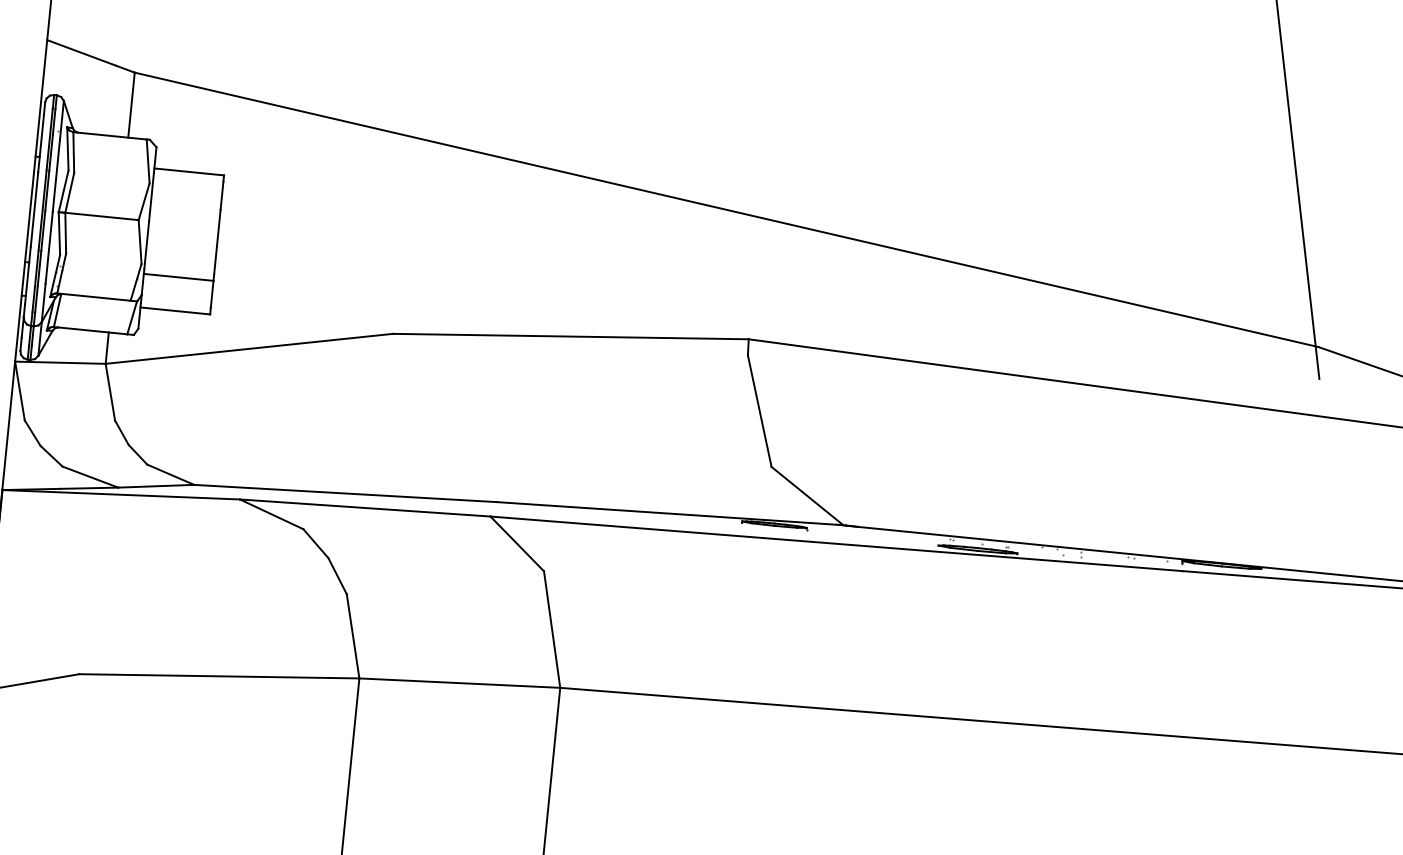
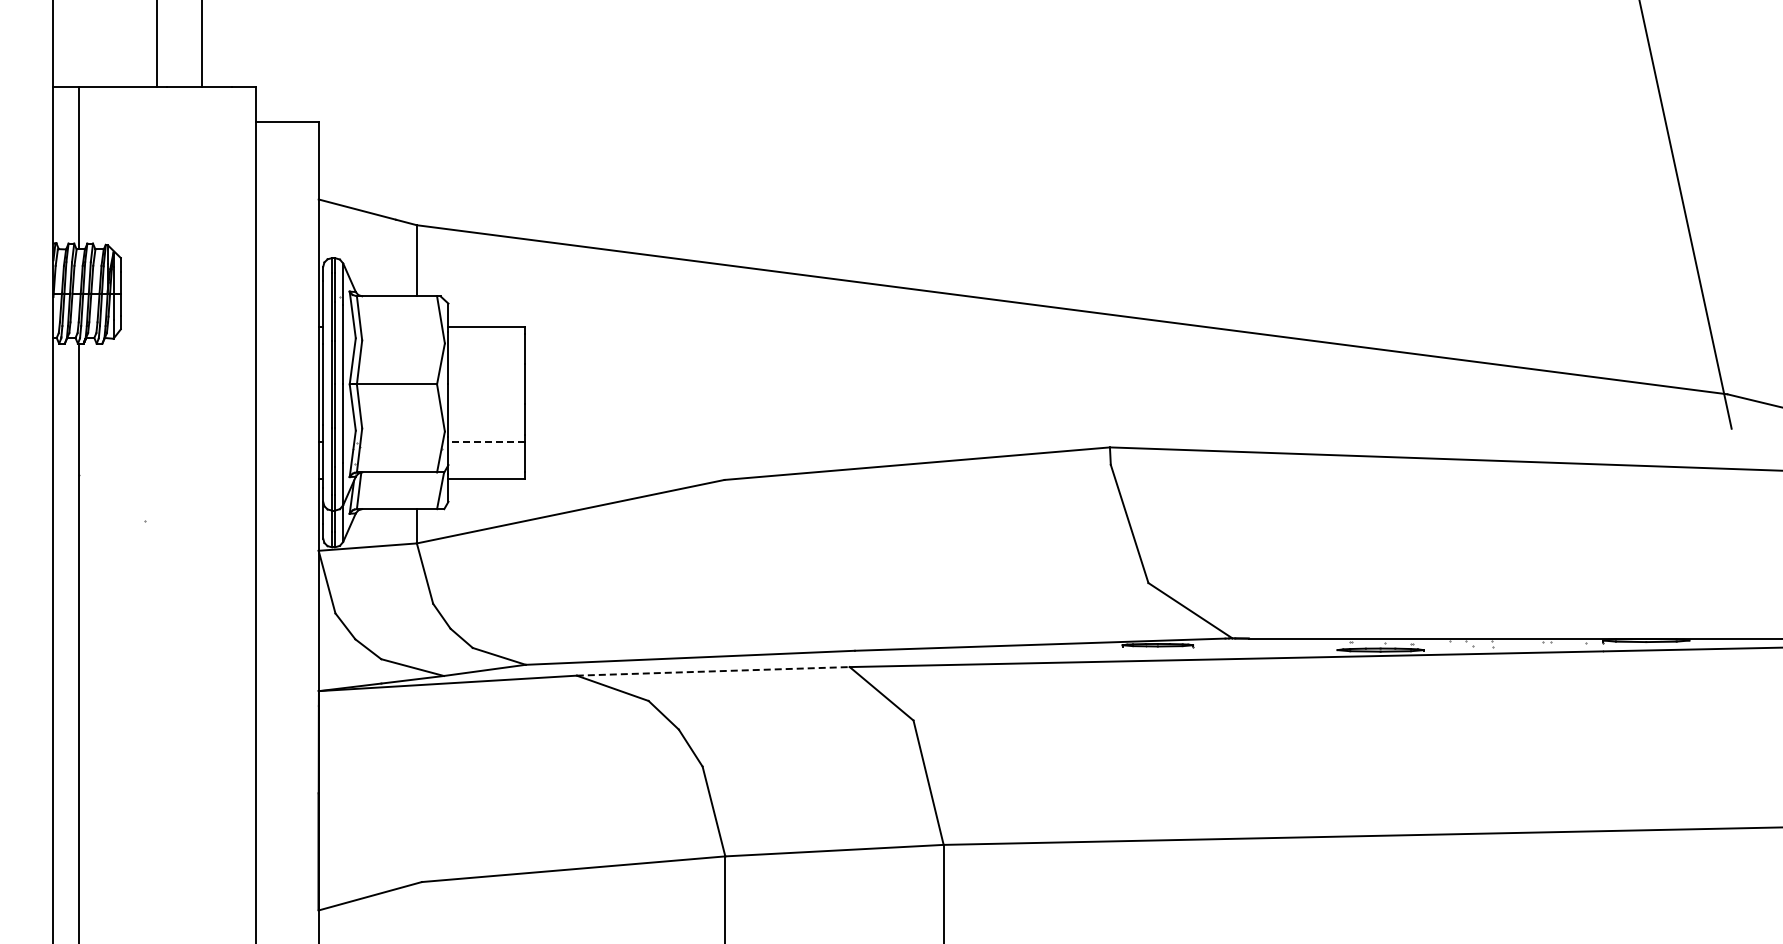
line: (178, 276) -> (486, 441), solid -> dashed
line: (365, 508) -> (713, 671), solid -> dashed

